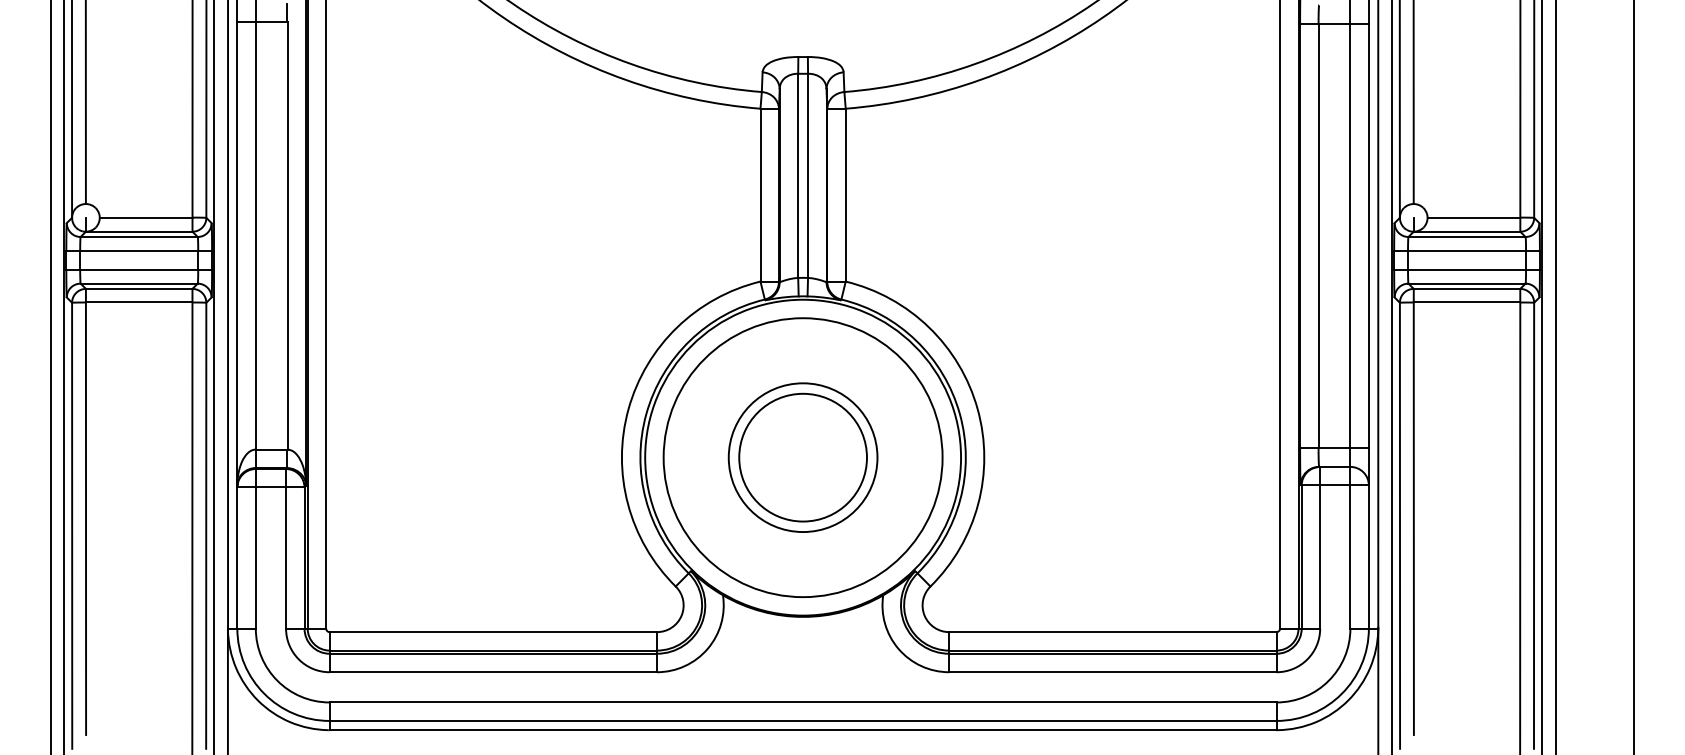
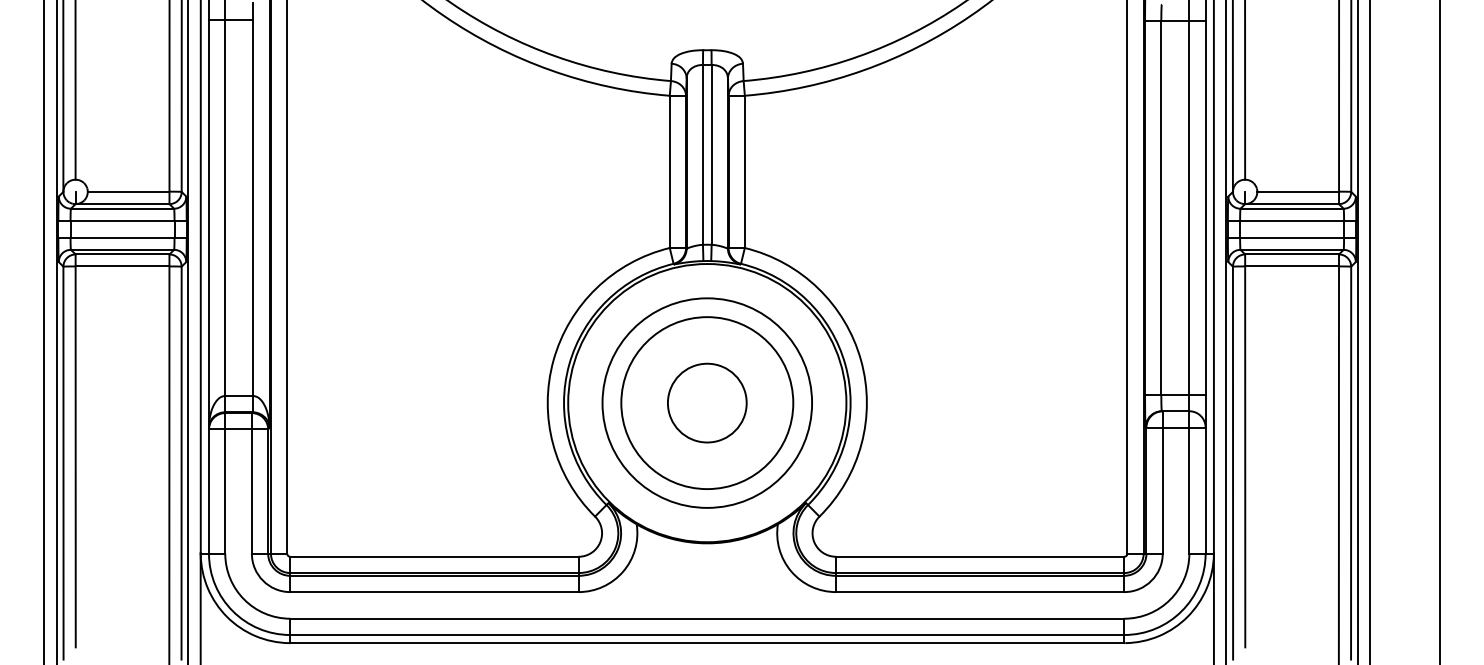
circle: (802, 457) -> (706, 402), size x0.7
circle: (802, 457) -> (706, 402), size x0.7
circle: (802, 457) -> (706, 402), size x1.6

